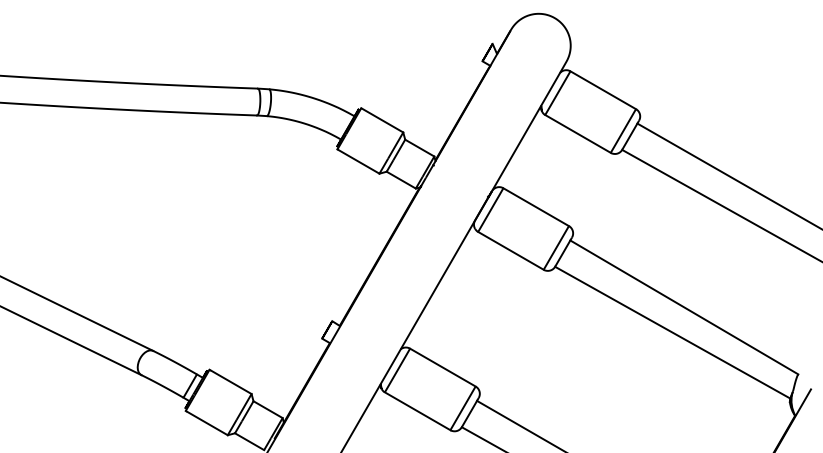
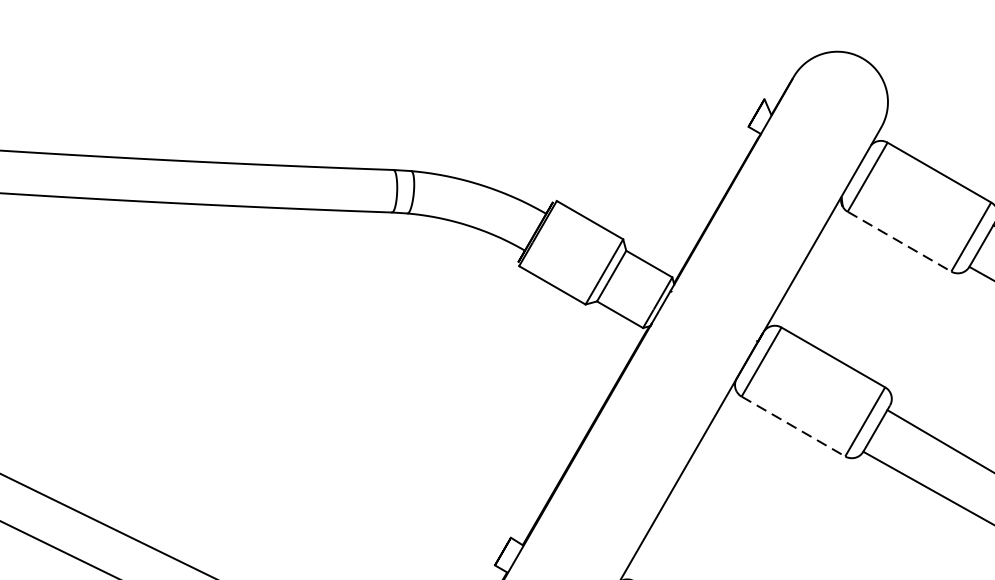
line: (578, 133) -> (900, 240), solid -> dashed
line: (510, 250) -> (792, 425), solid -> dashed

